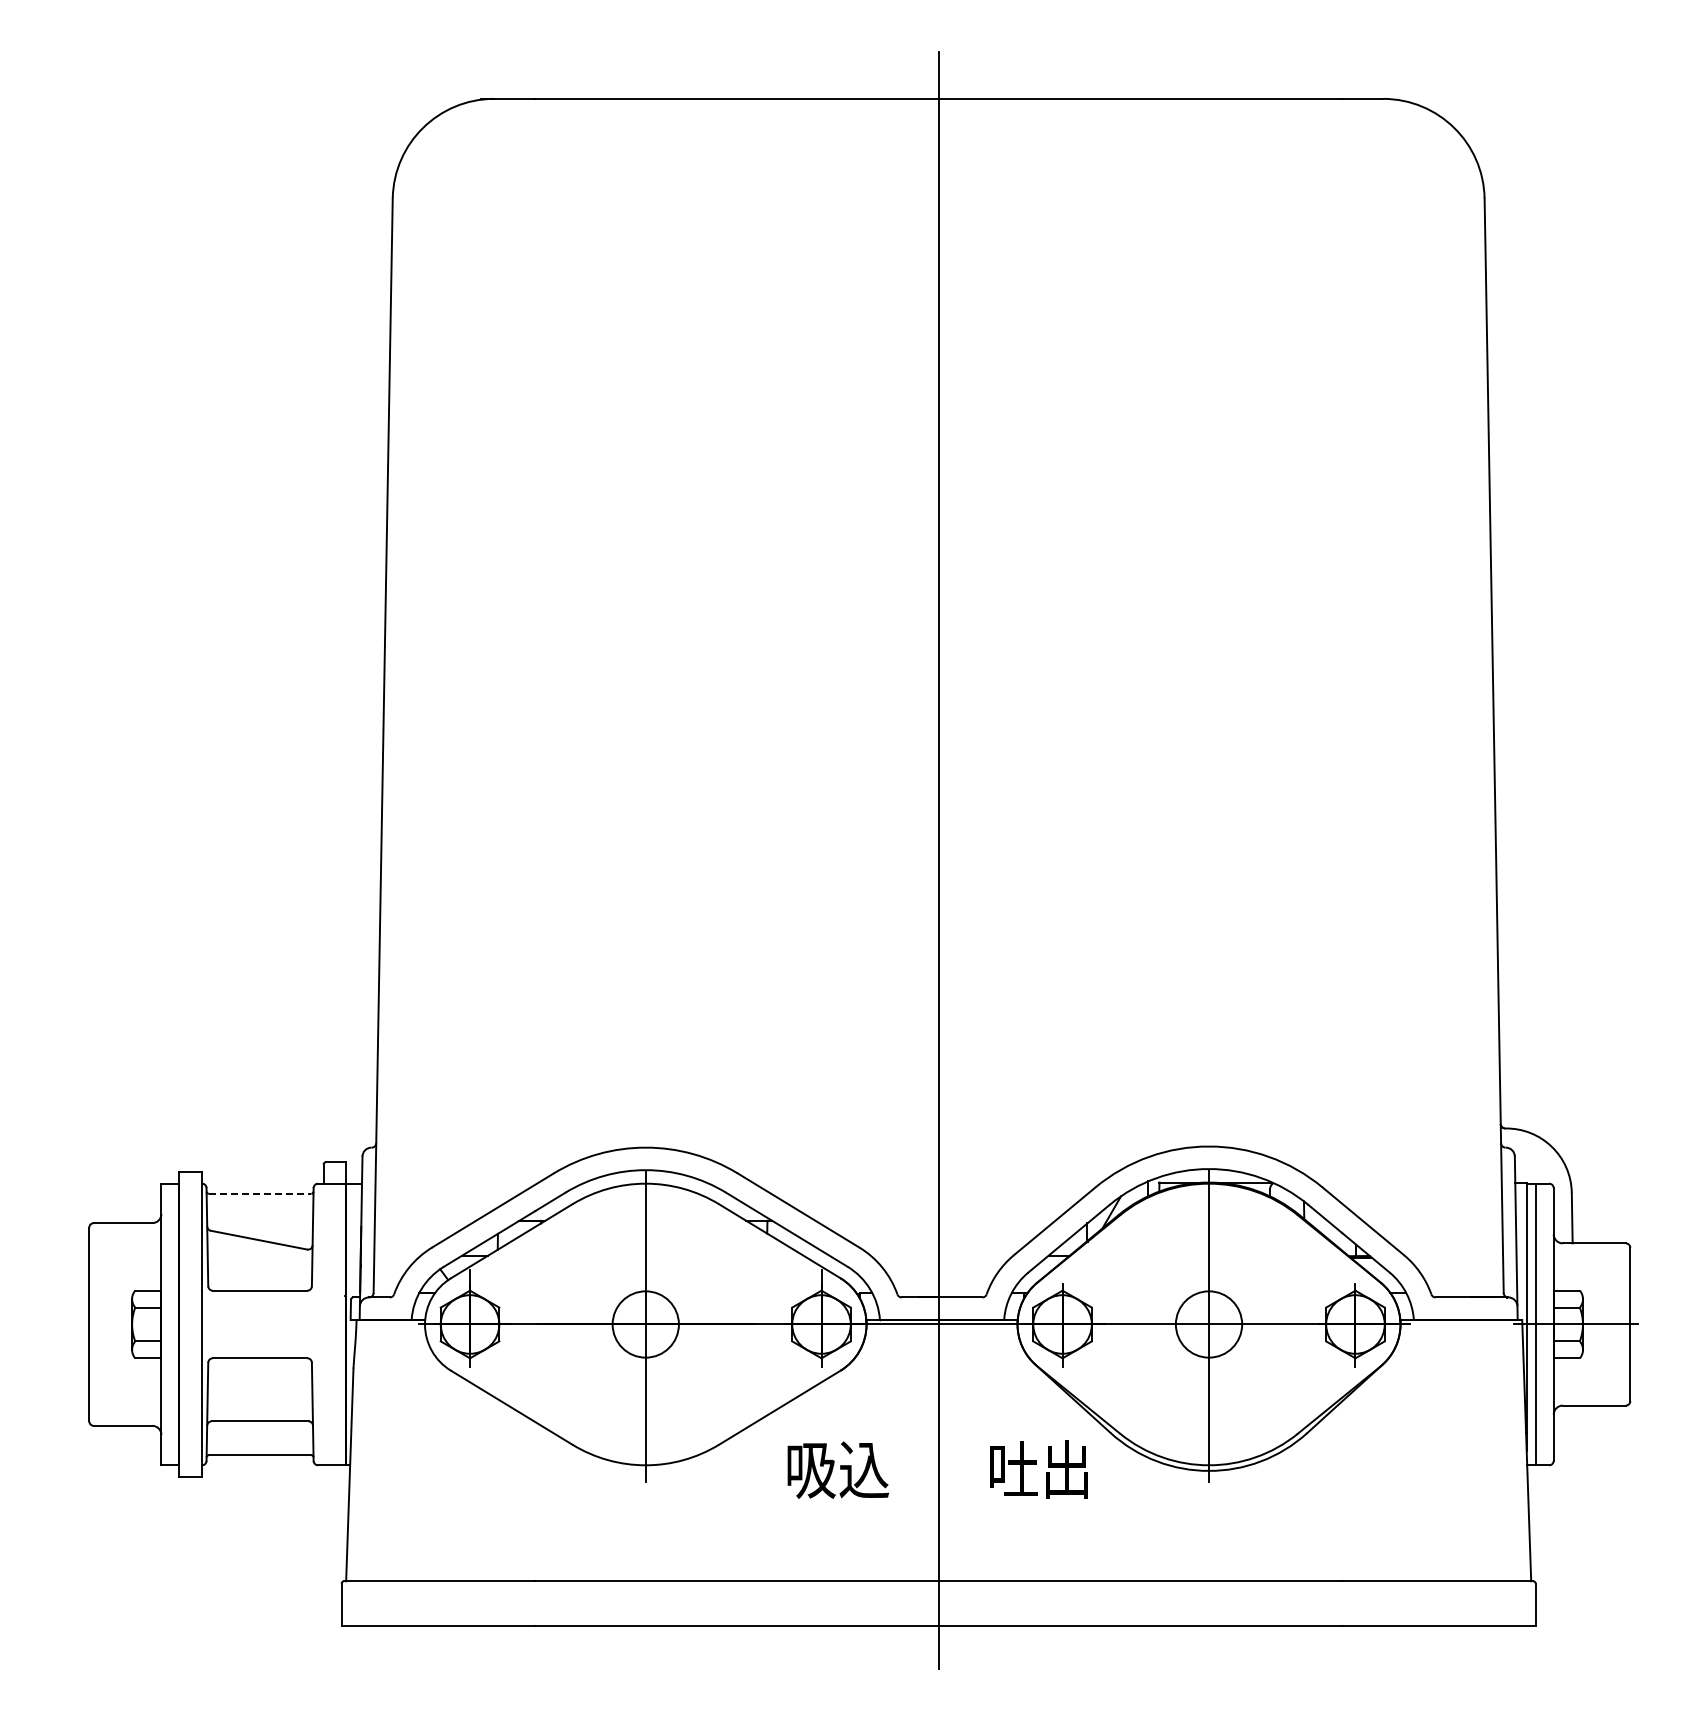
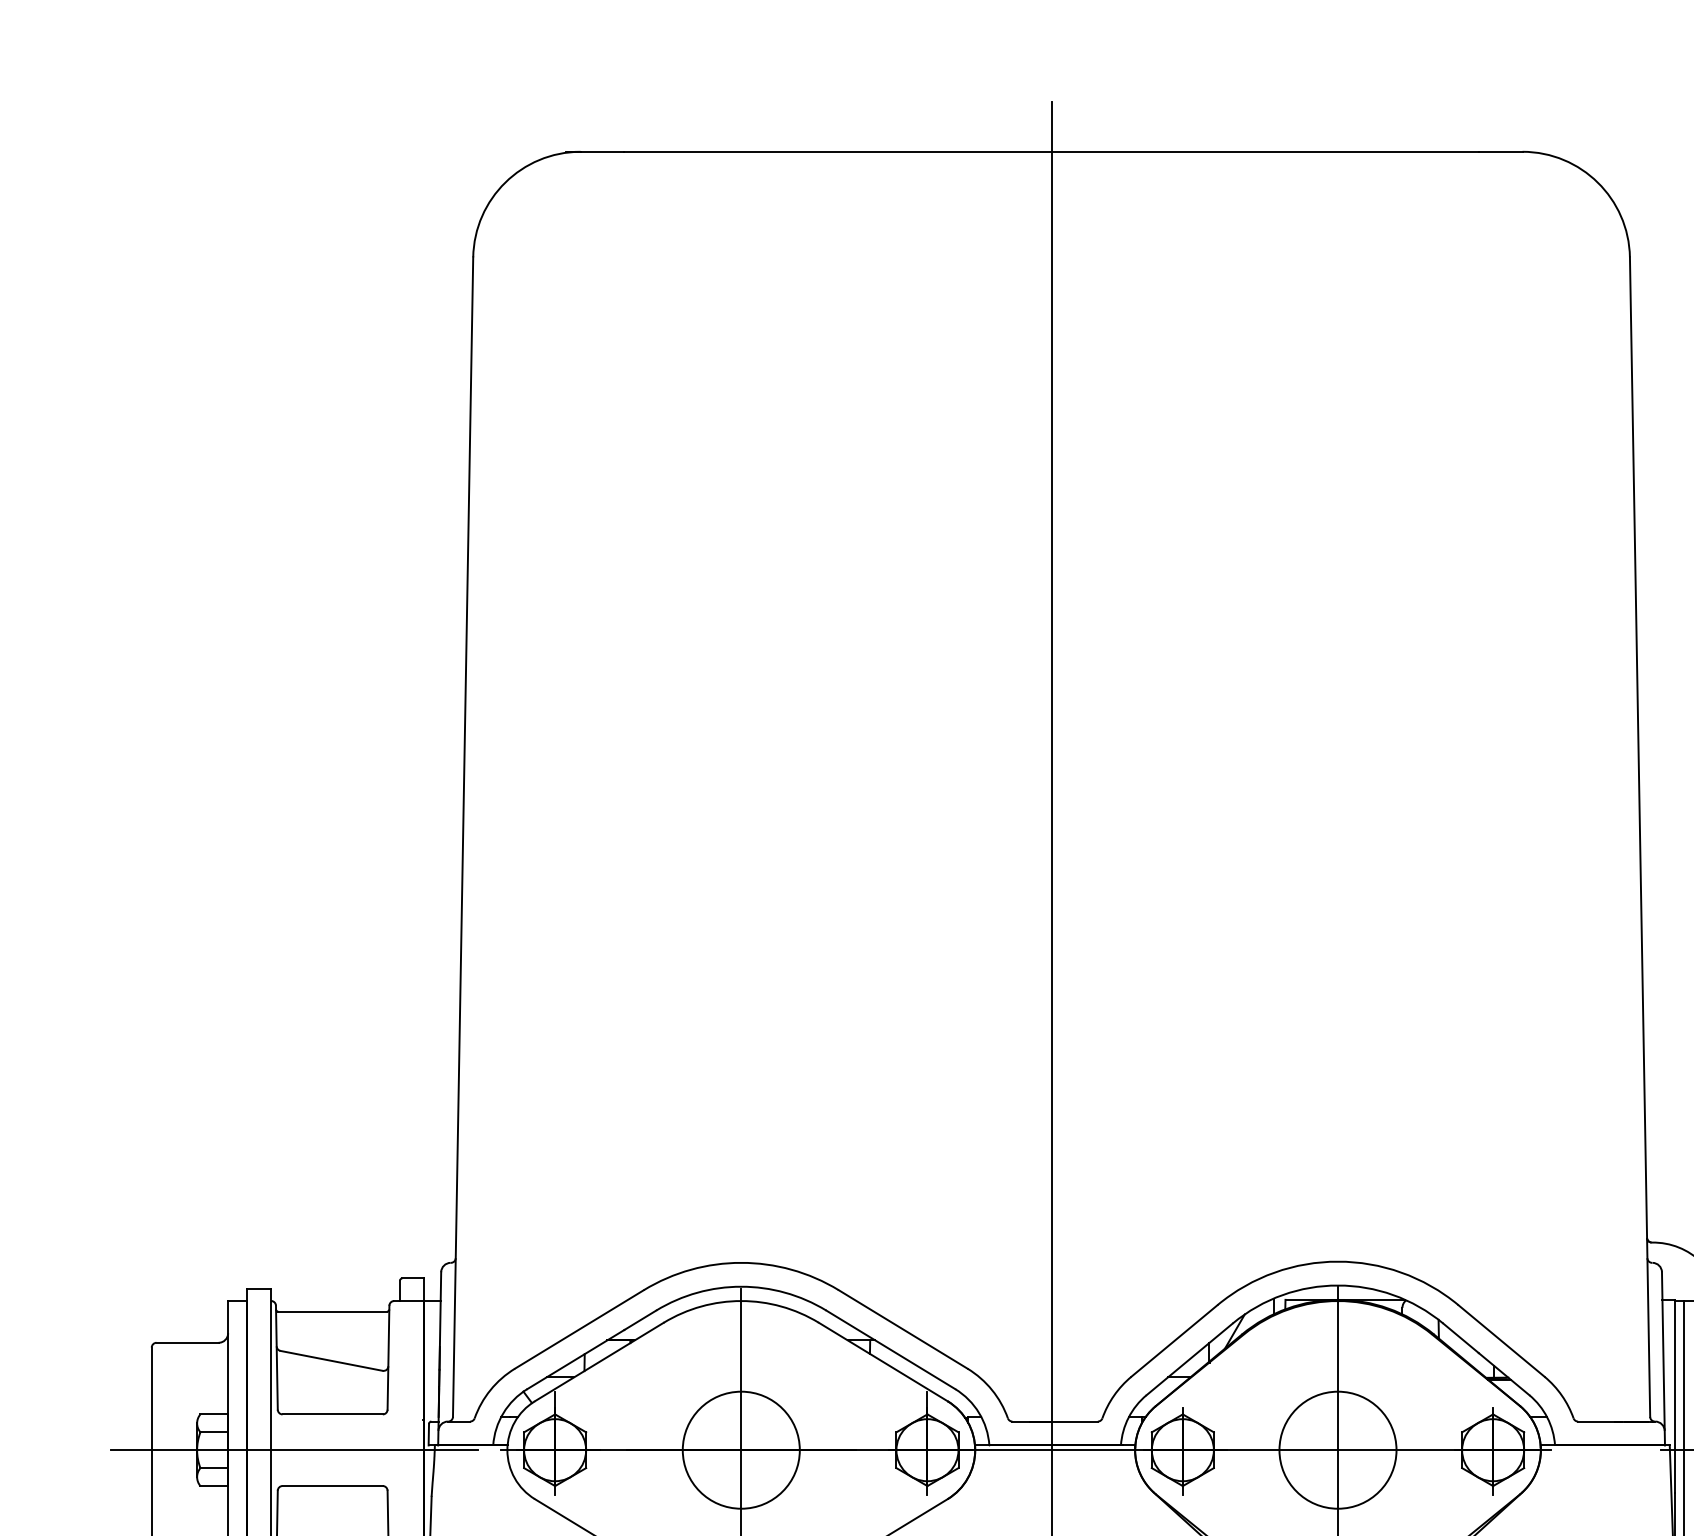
line: (260, 1193) -> (333, 1311), dashed -> solid
line: (223, 1324) -> (293, 1450), added
circle: (645, 1324) -> (740, 1450), size x1.67
circle: (1208, 1324) -> (1337, 1450), size x1.67

